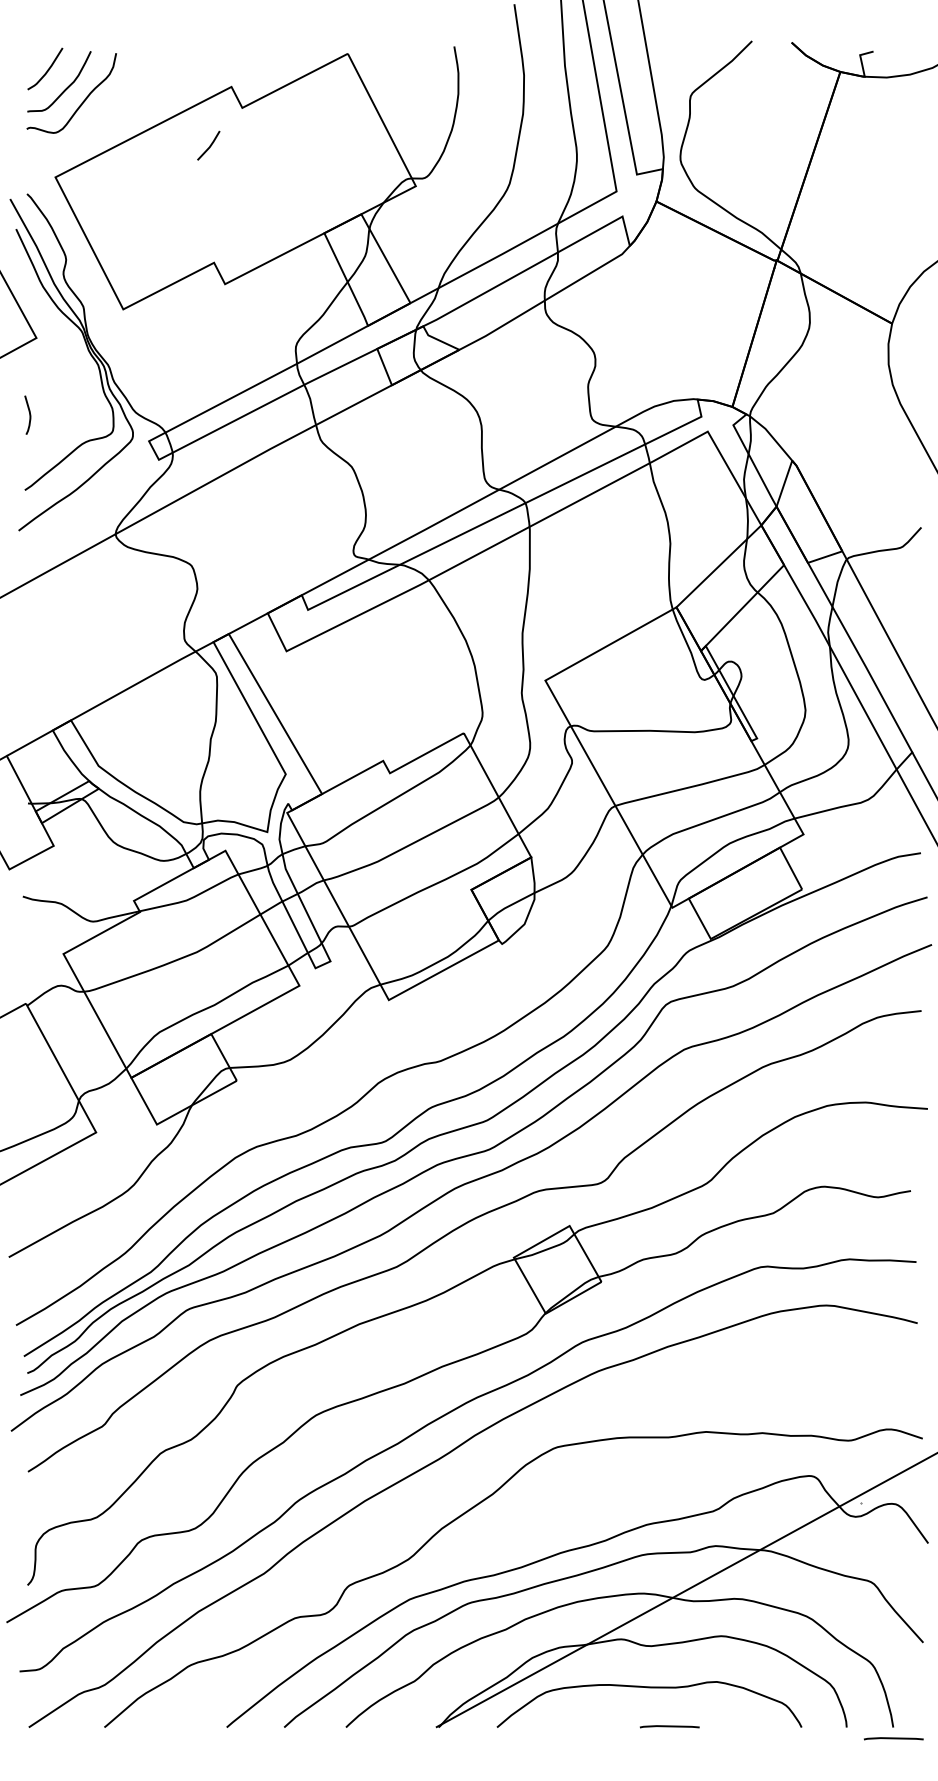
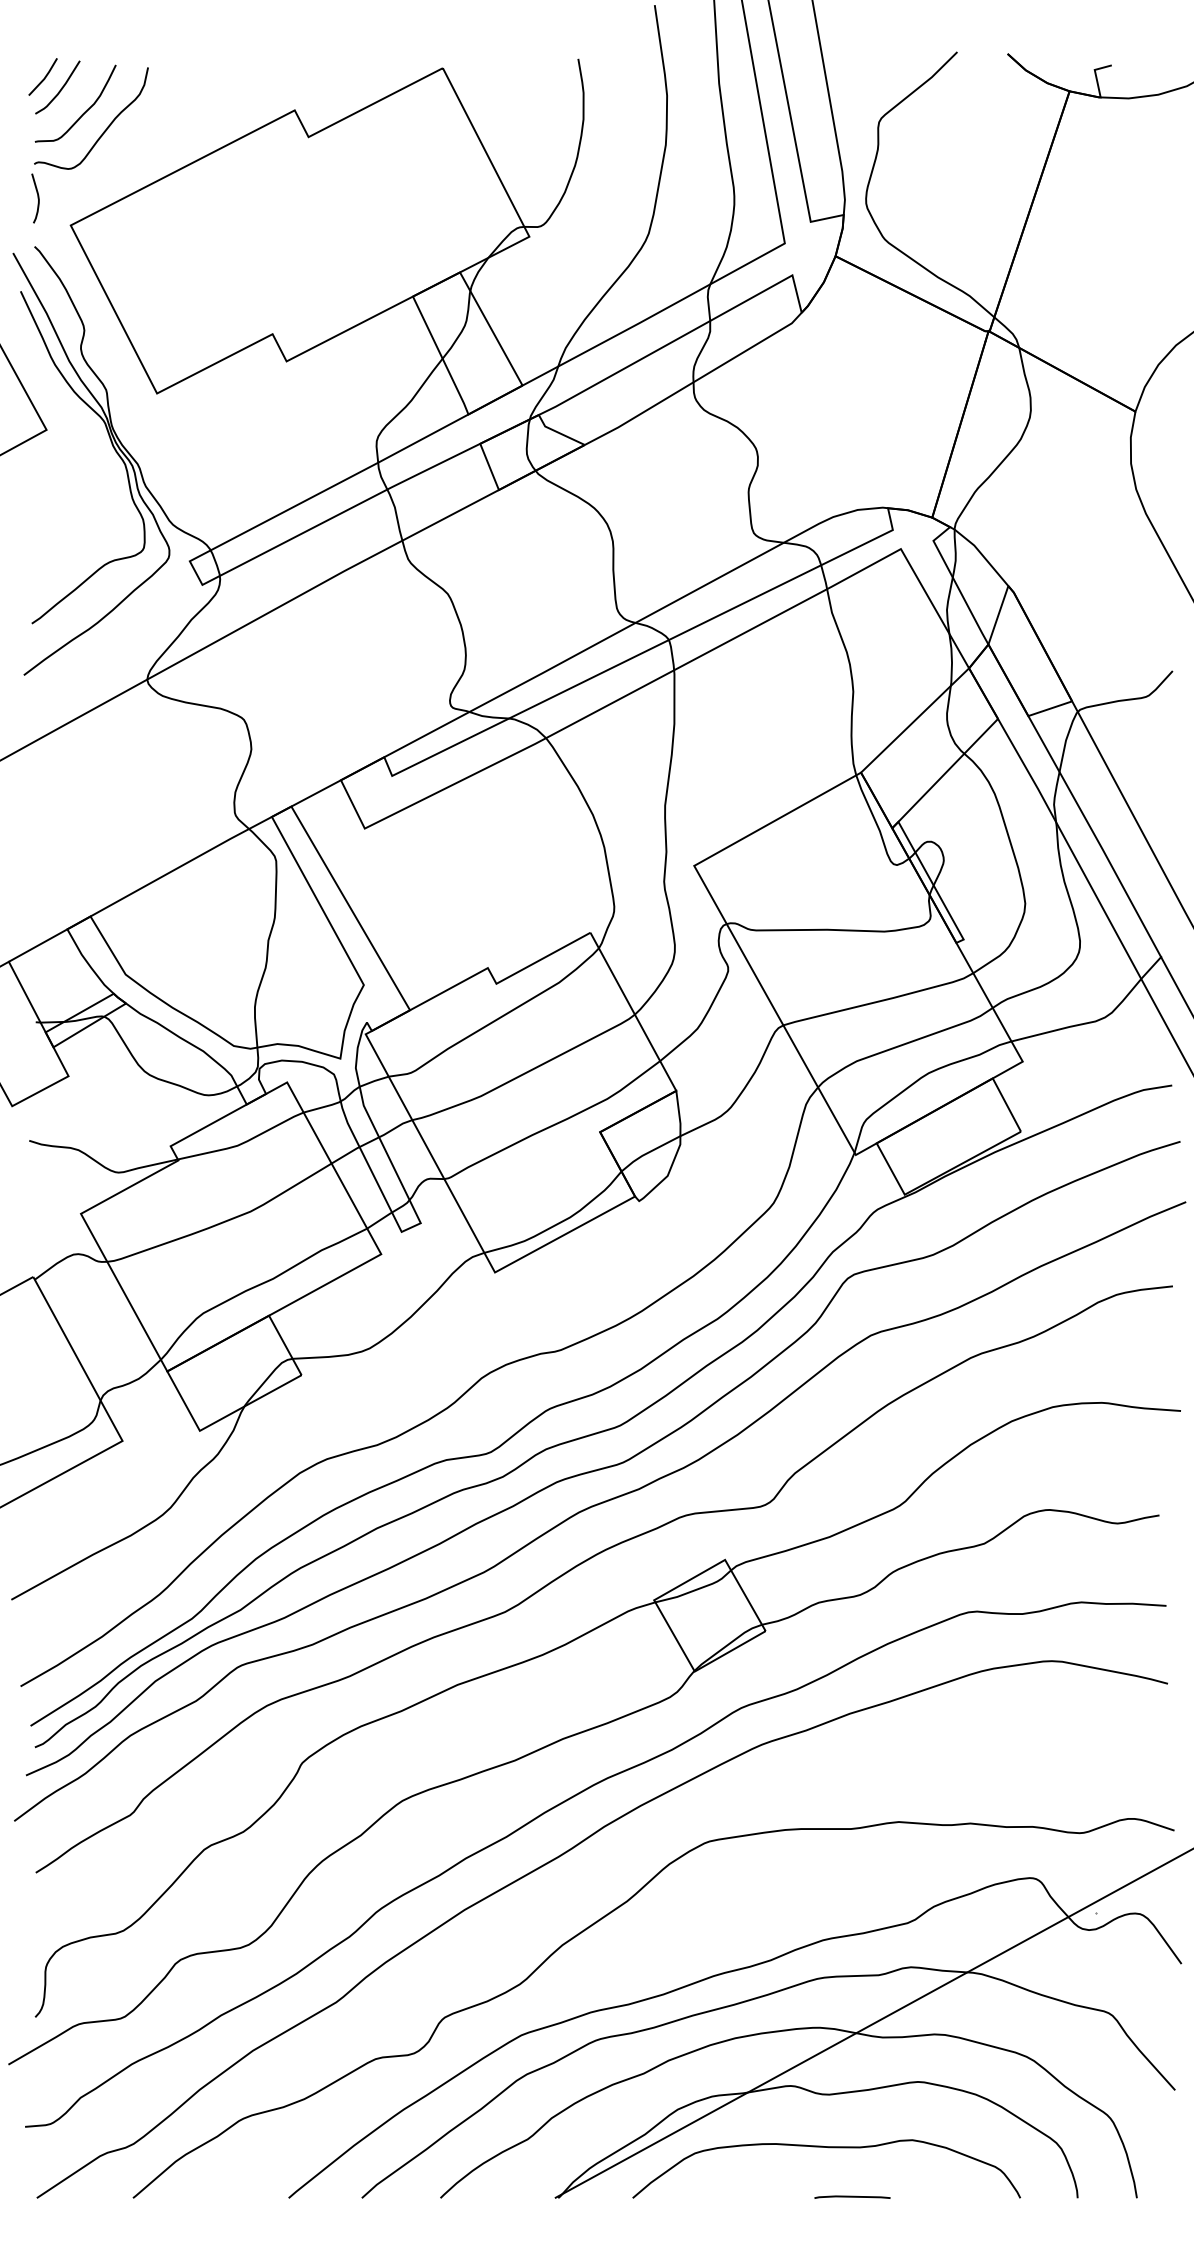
line: (209, 145) -> (44, 76), moved
curve: (29, 414) -> (37, 197), moved
line: (893, 1738) -> (1137, 2212), removed

